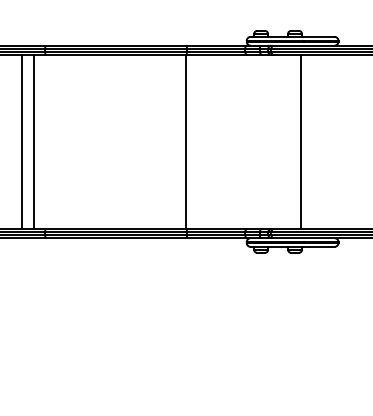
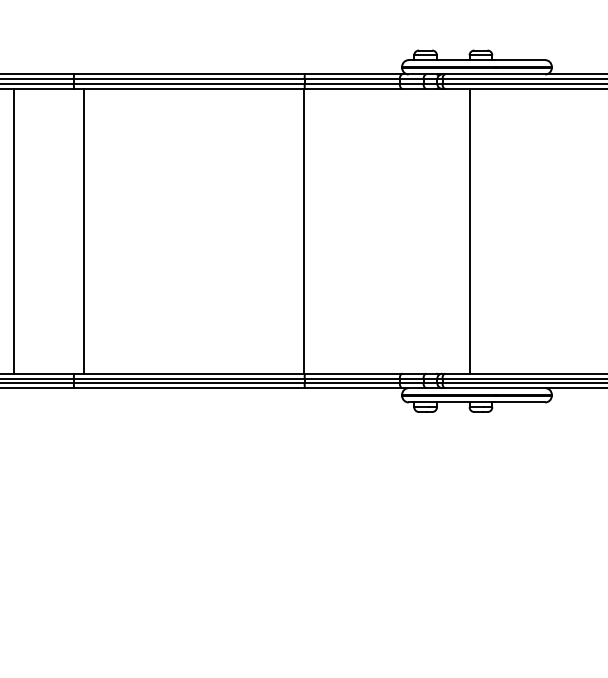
line: (21, 141) -> (13, 230), moved
line: (34, 141) -> (83, 230), moved
line: (301, 141) -> (470, 230), moved

